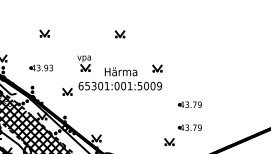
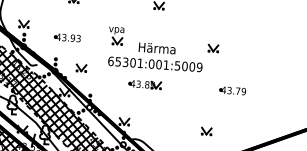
part: (157, 68) -> (213, 48), moved
part: (67, 91) -> (81, 67), moved
part: (112, 104) -> (145, 84), added
part: (189, 127) -> (230, 116), removed

